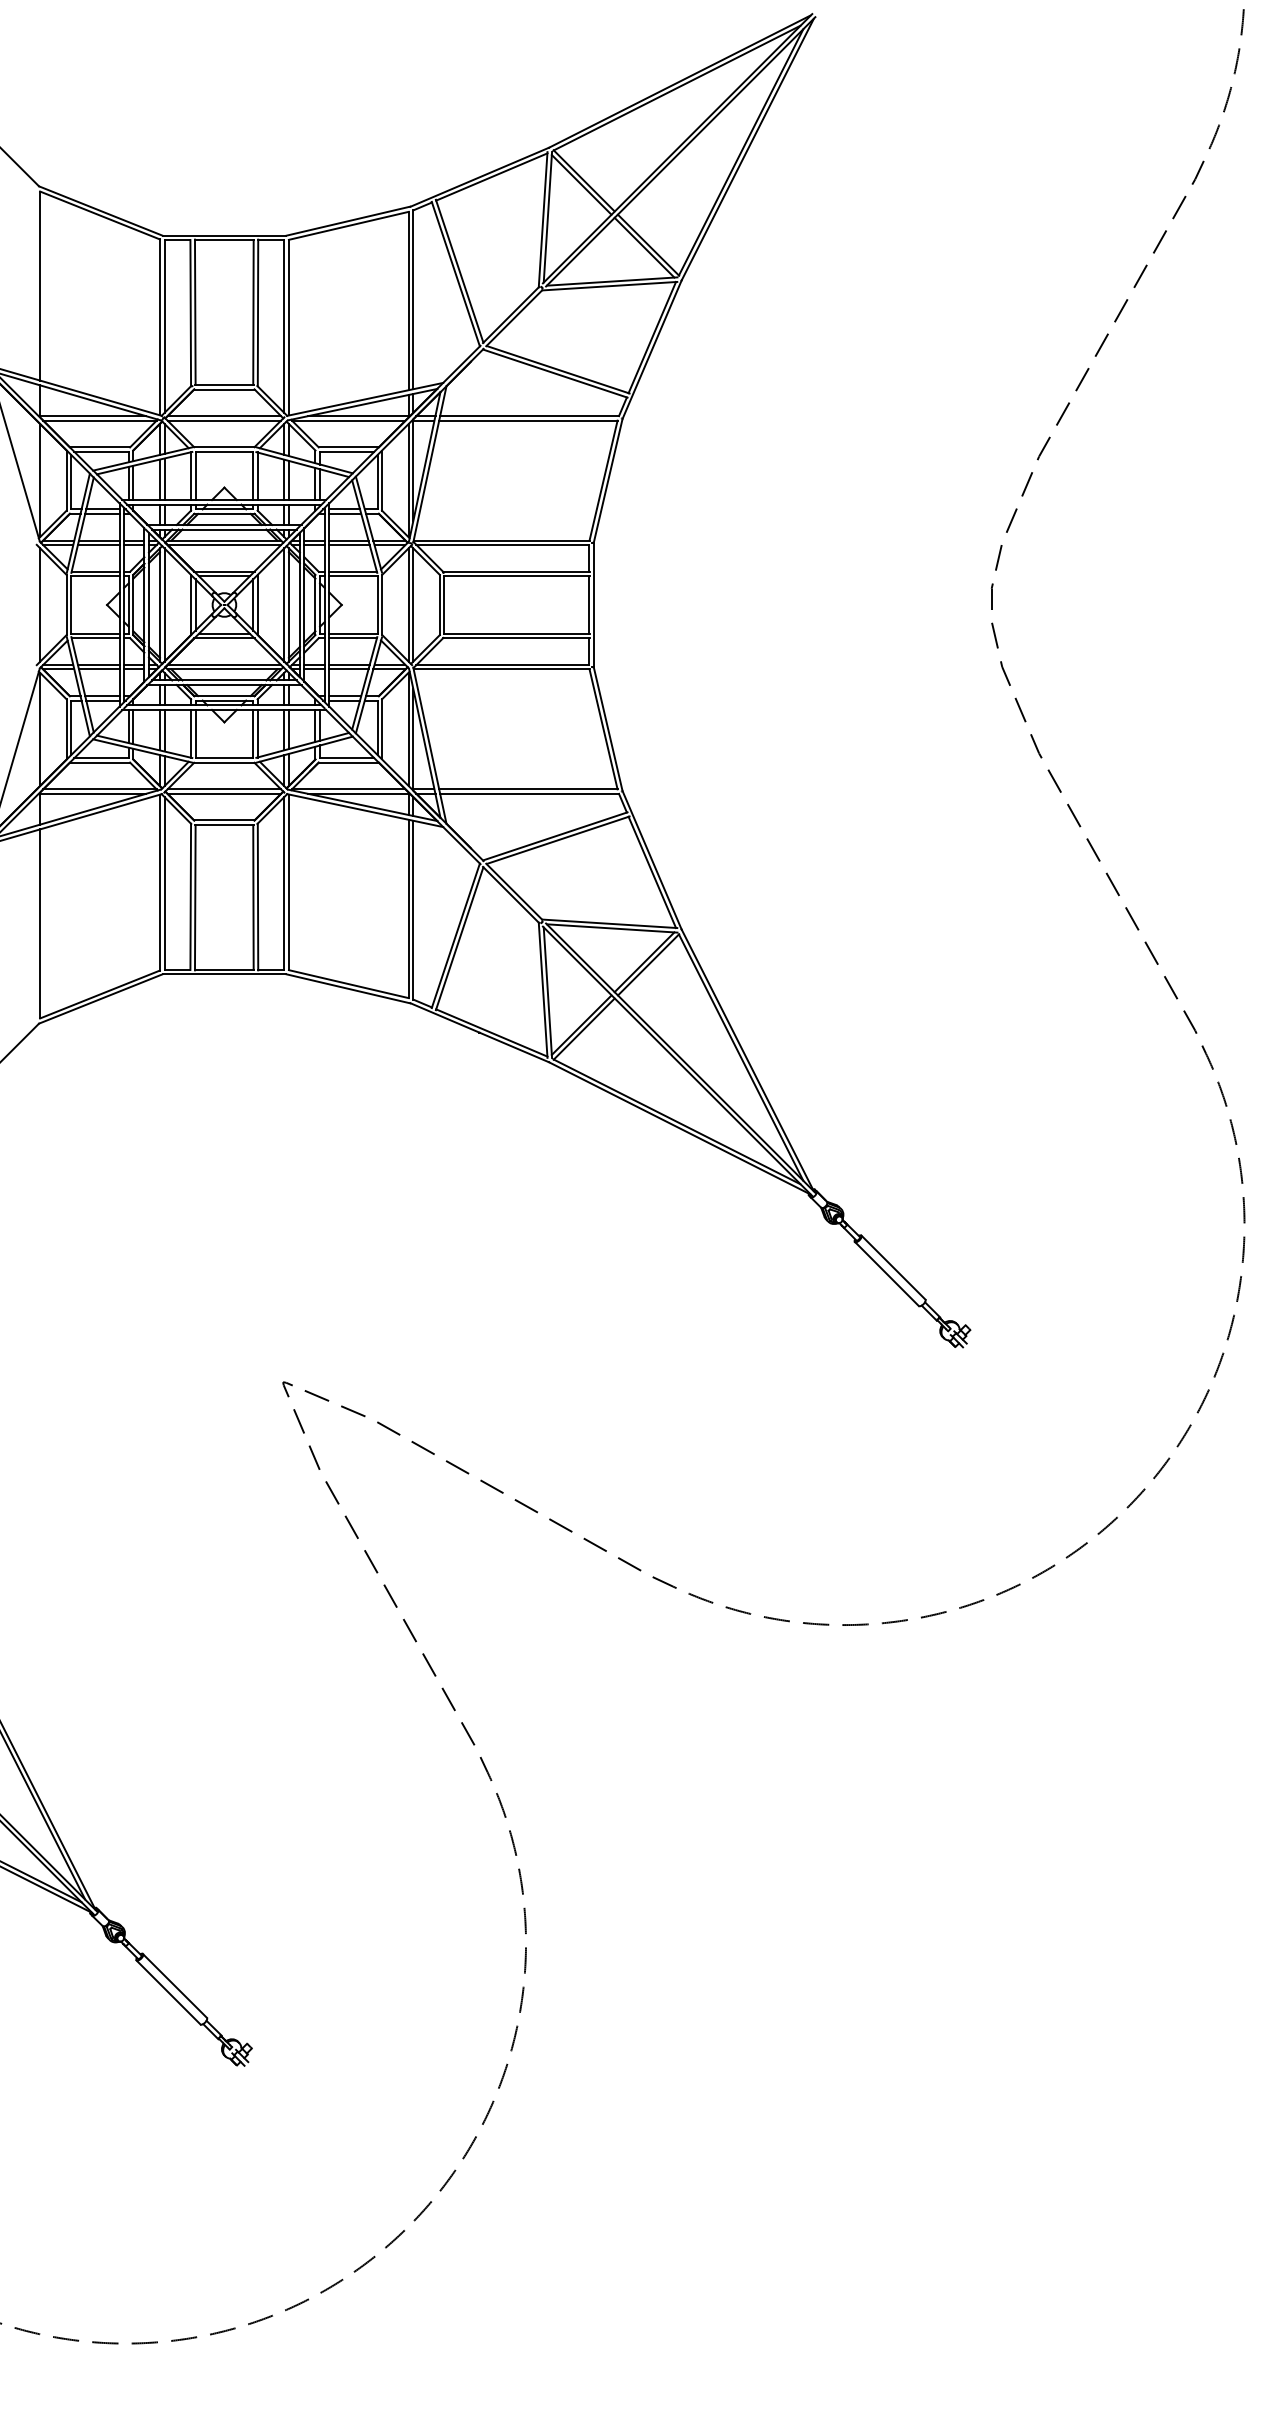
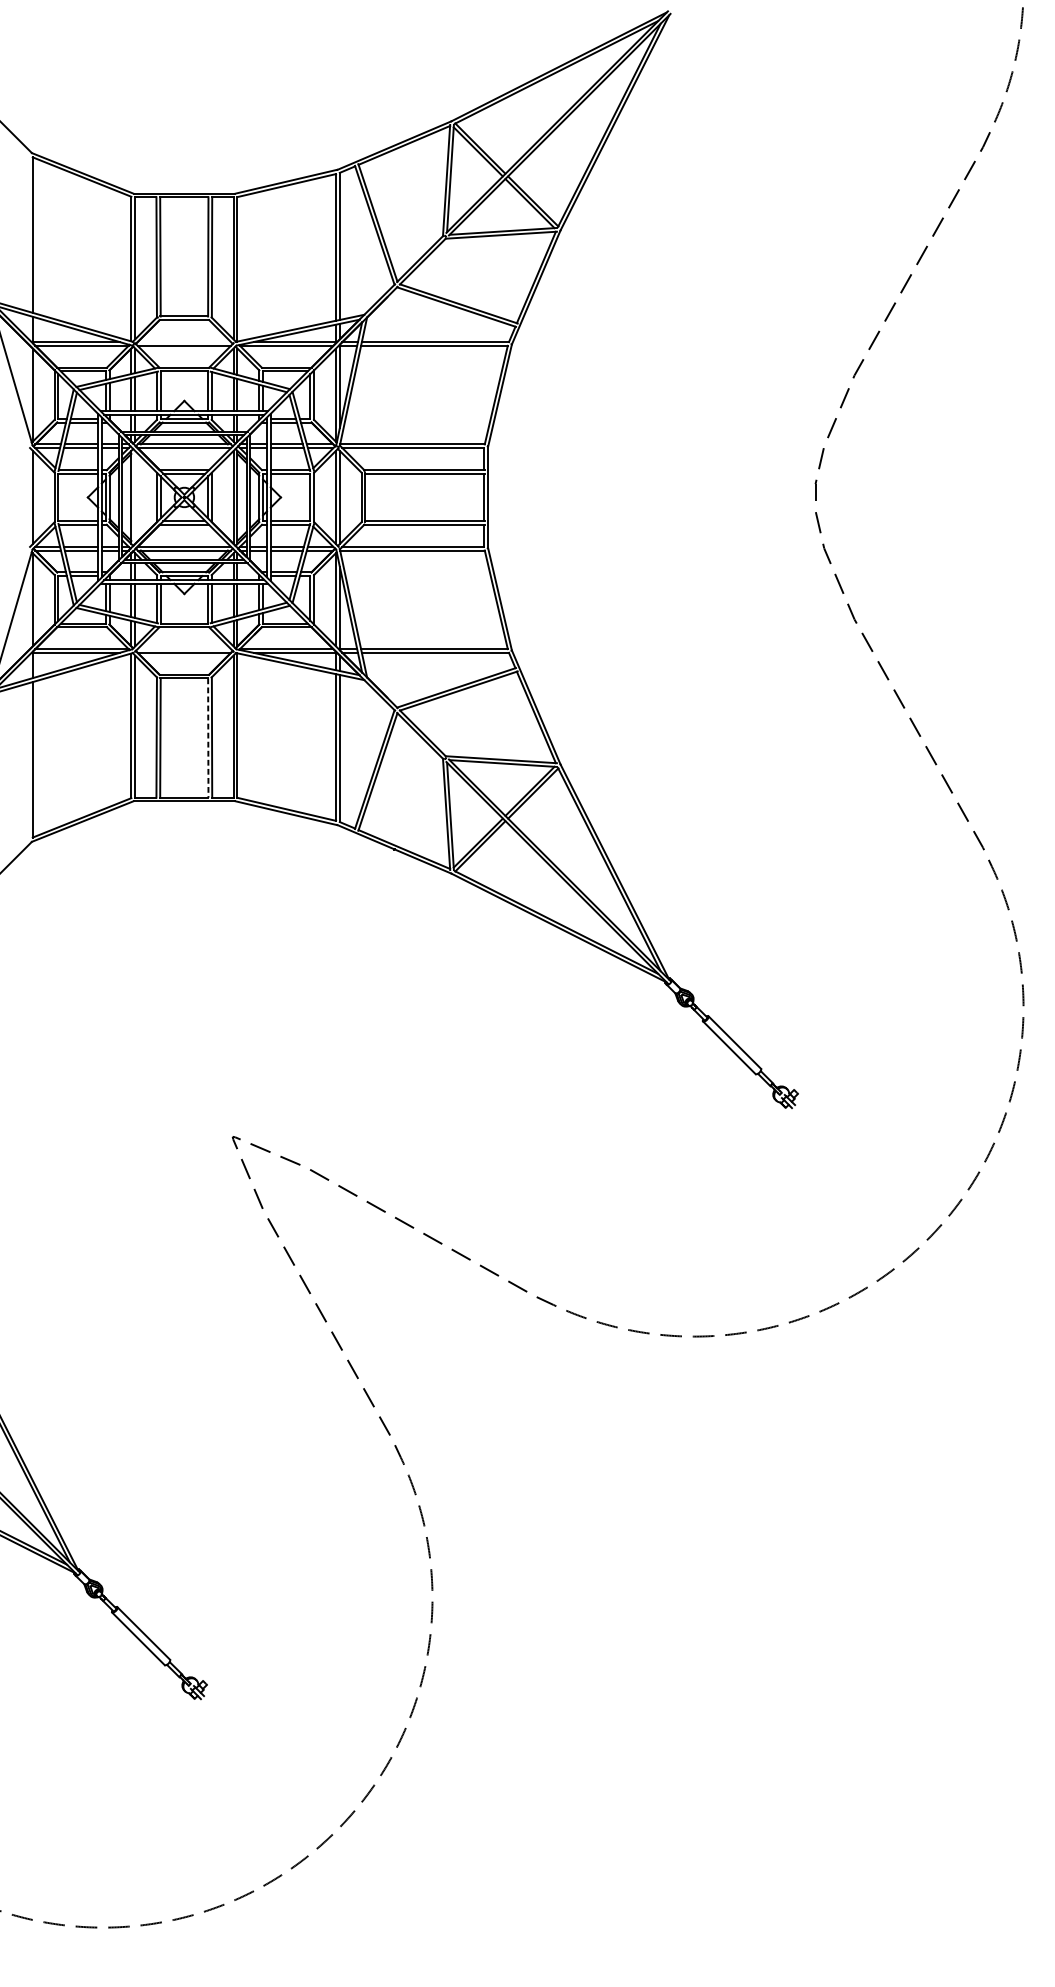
line: (224, 416) -> (184, 342), removed
line: (164, 604) -> (135, 497), removed
line: (224, 789) -> (184, 649), removed
line: (253, 897) -> (208, 738), solid -> dashed

